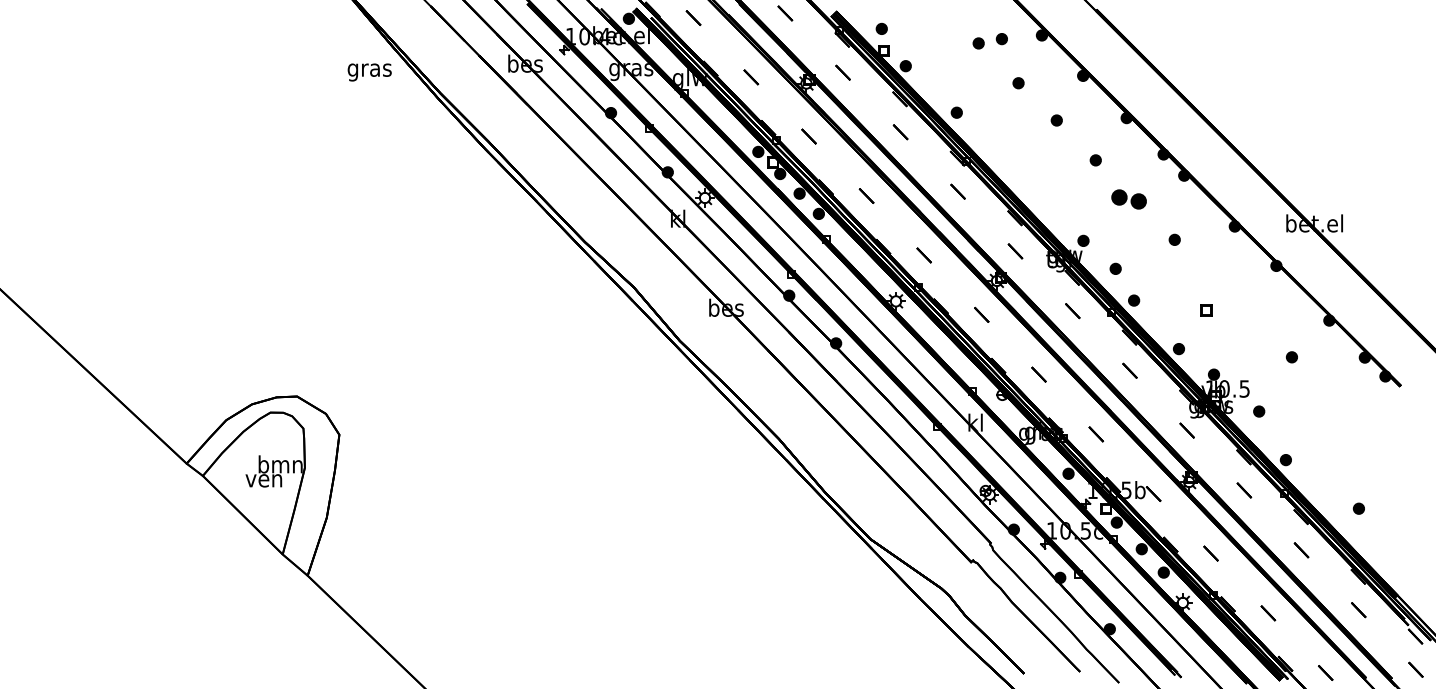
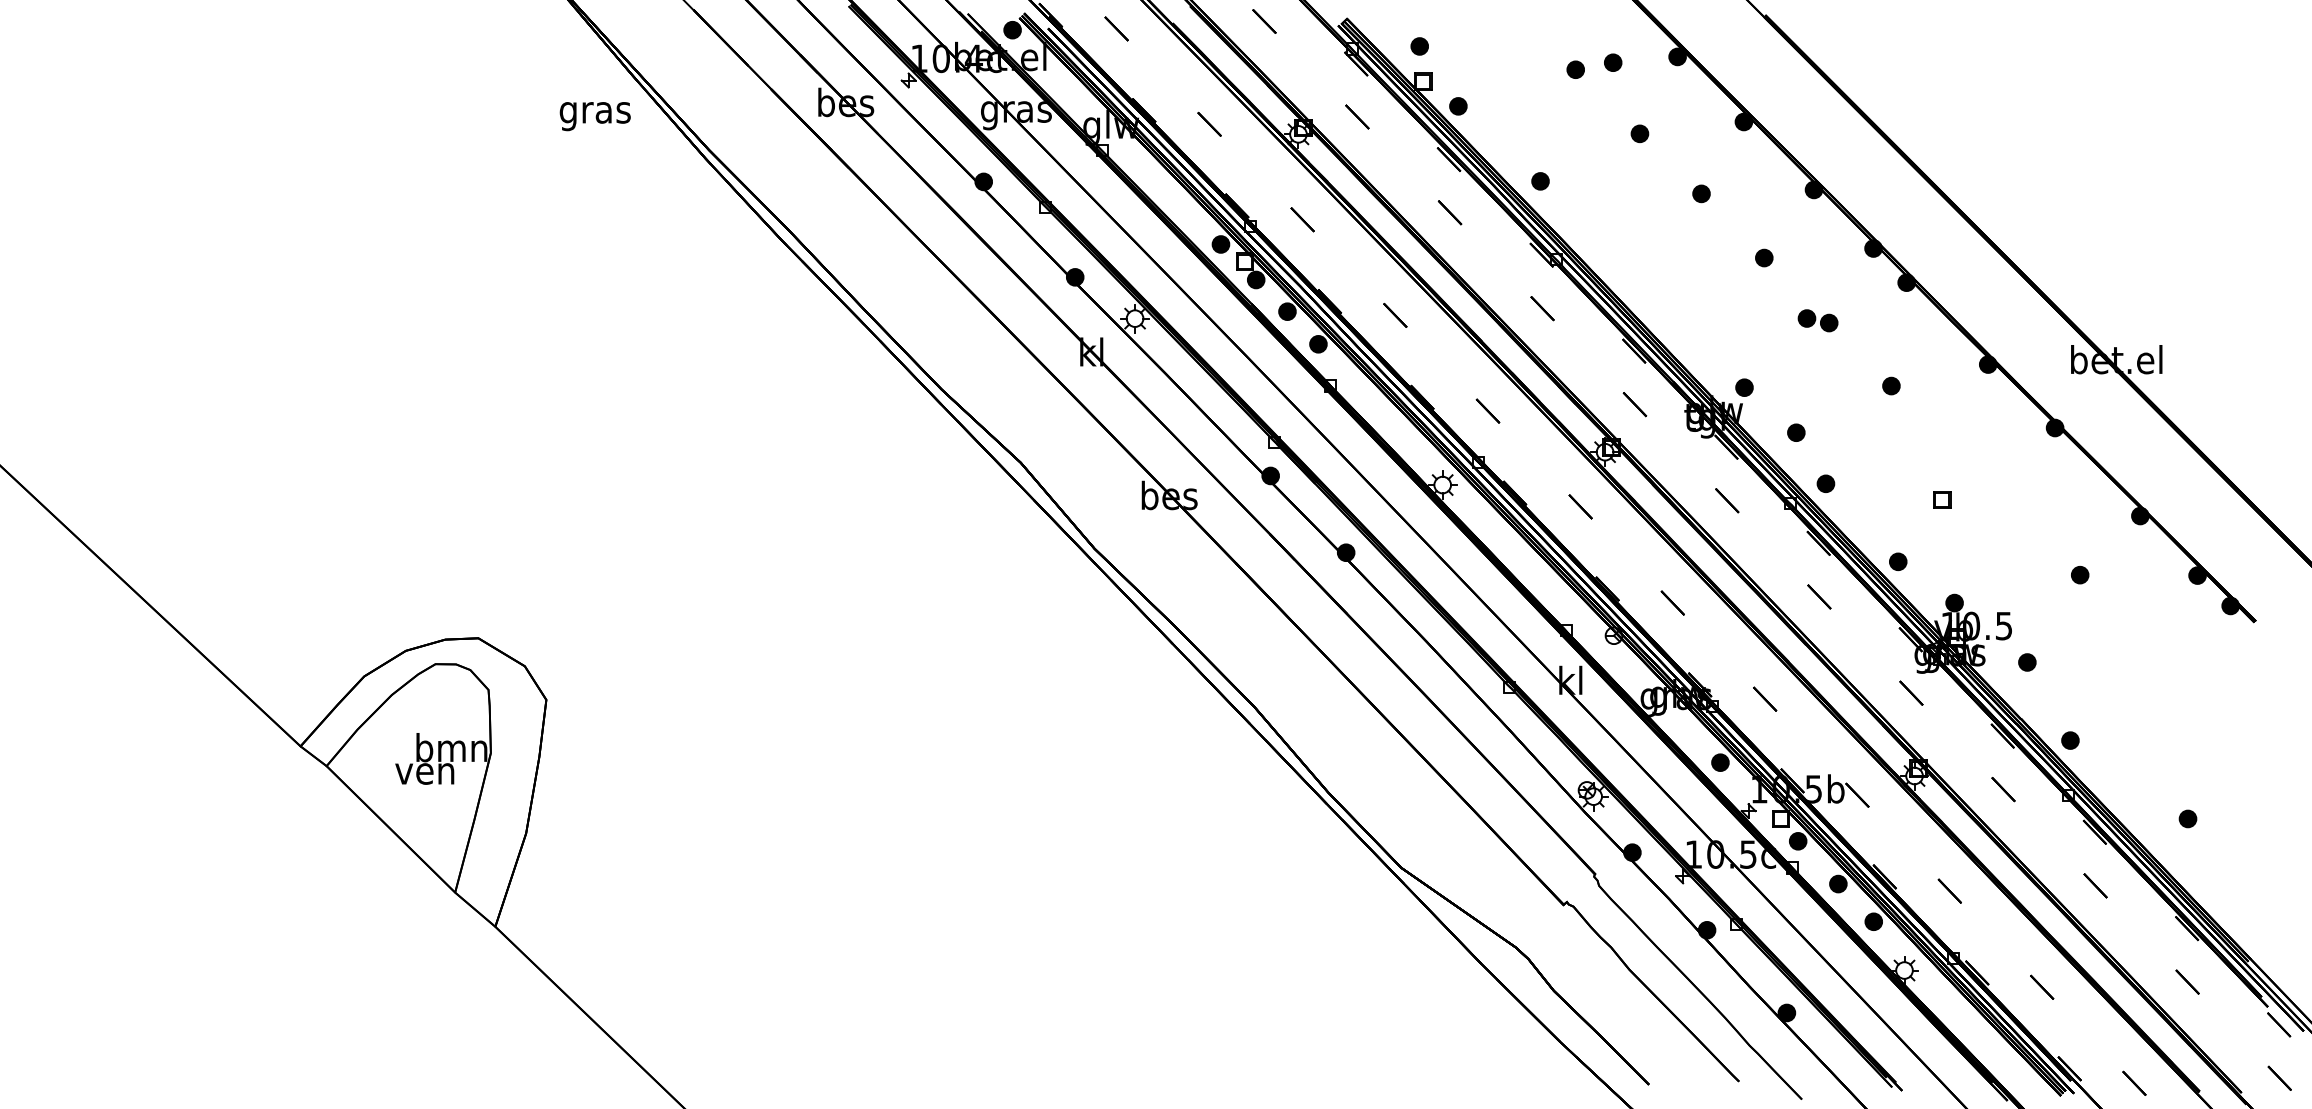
part: (1129, 198) -> (1818, 319), size x0.71

